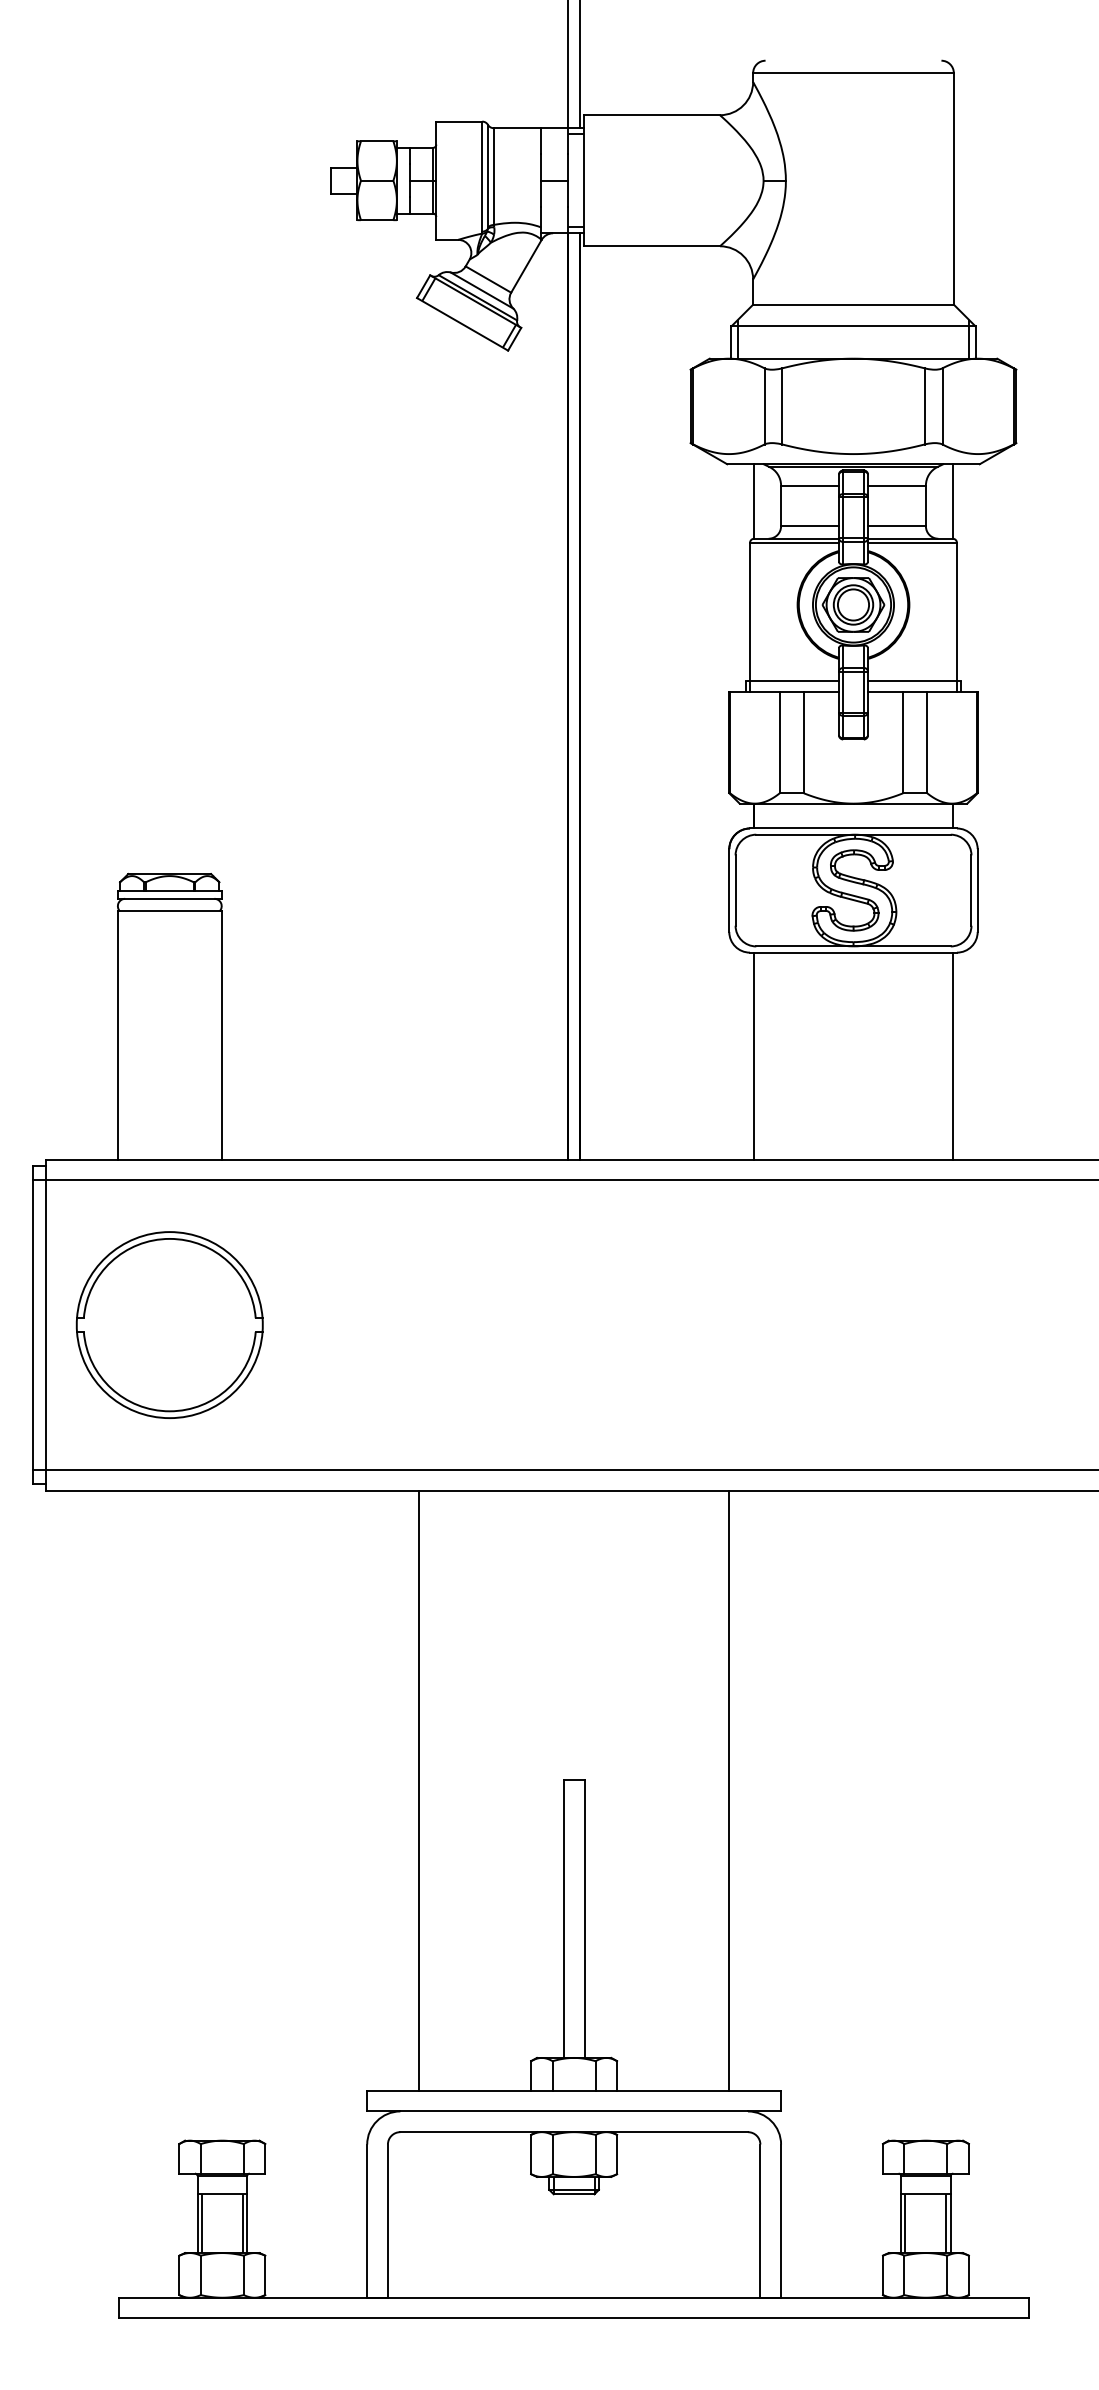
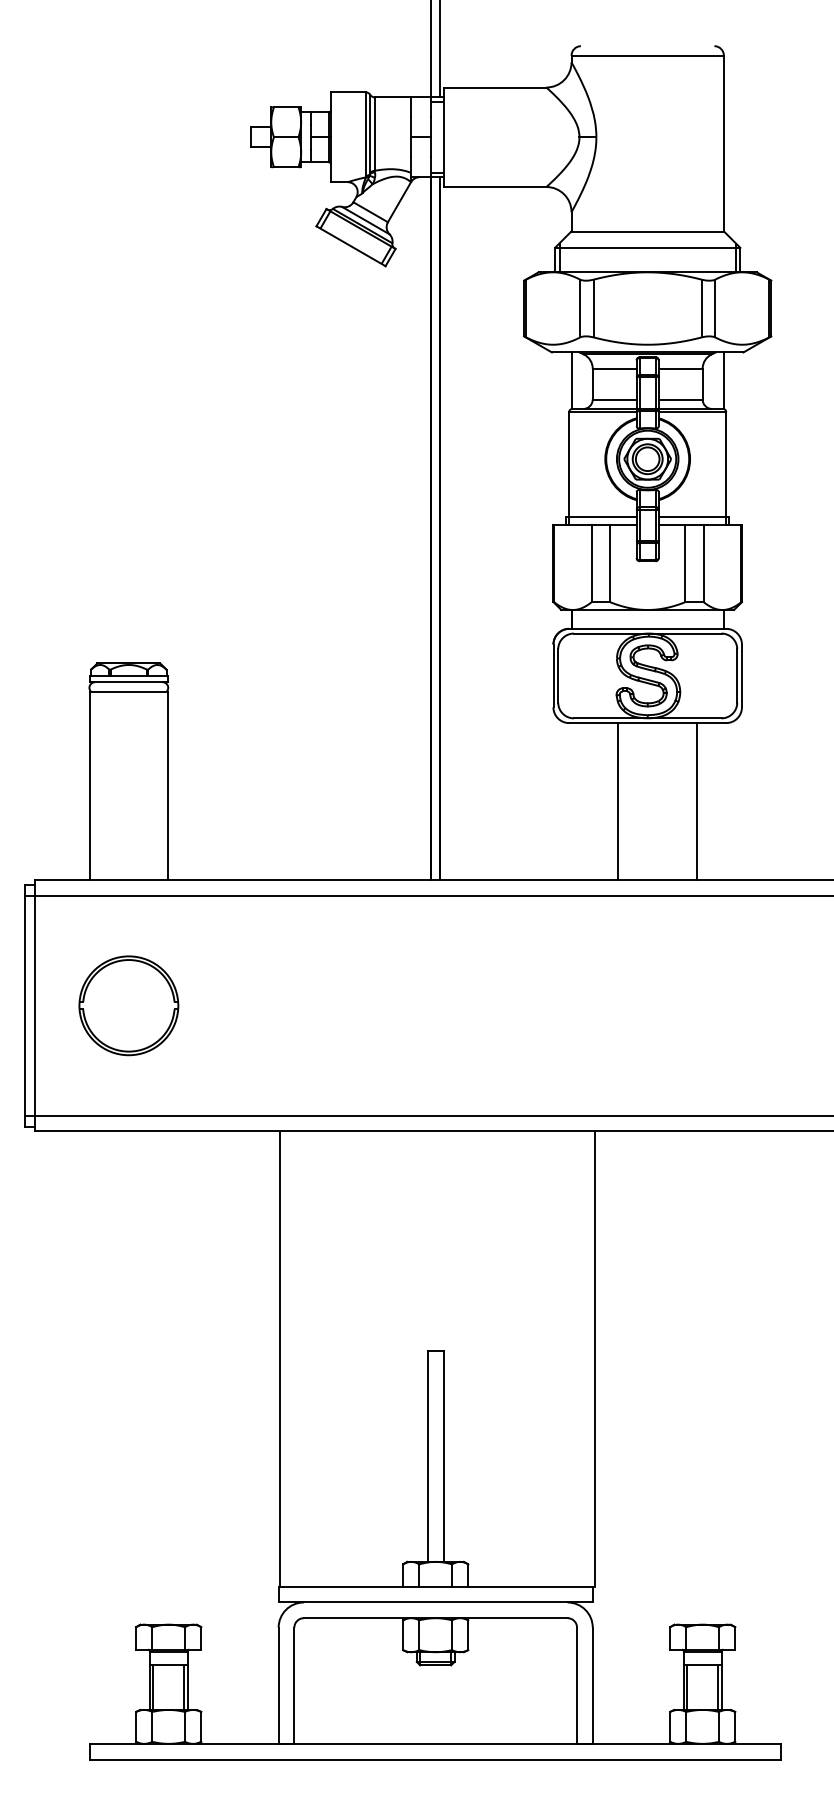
line: (753, 1055) -> (617, 801), moved
line: (953, 1055) -> (696, 801), moved
part: (169, 1324) -> (128, 1005), size x0.7
line: (418, 1789) -> (279, 1358), moved
line: (729, 1789) -> (594, 1358), moved

